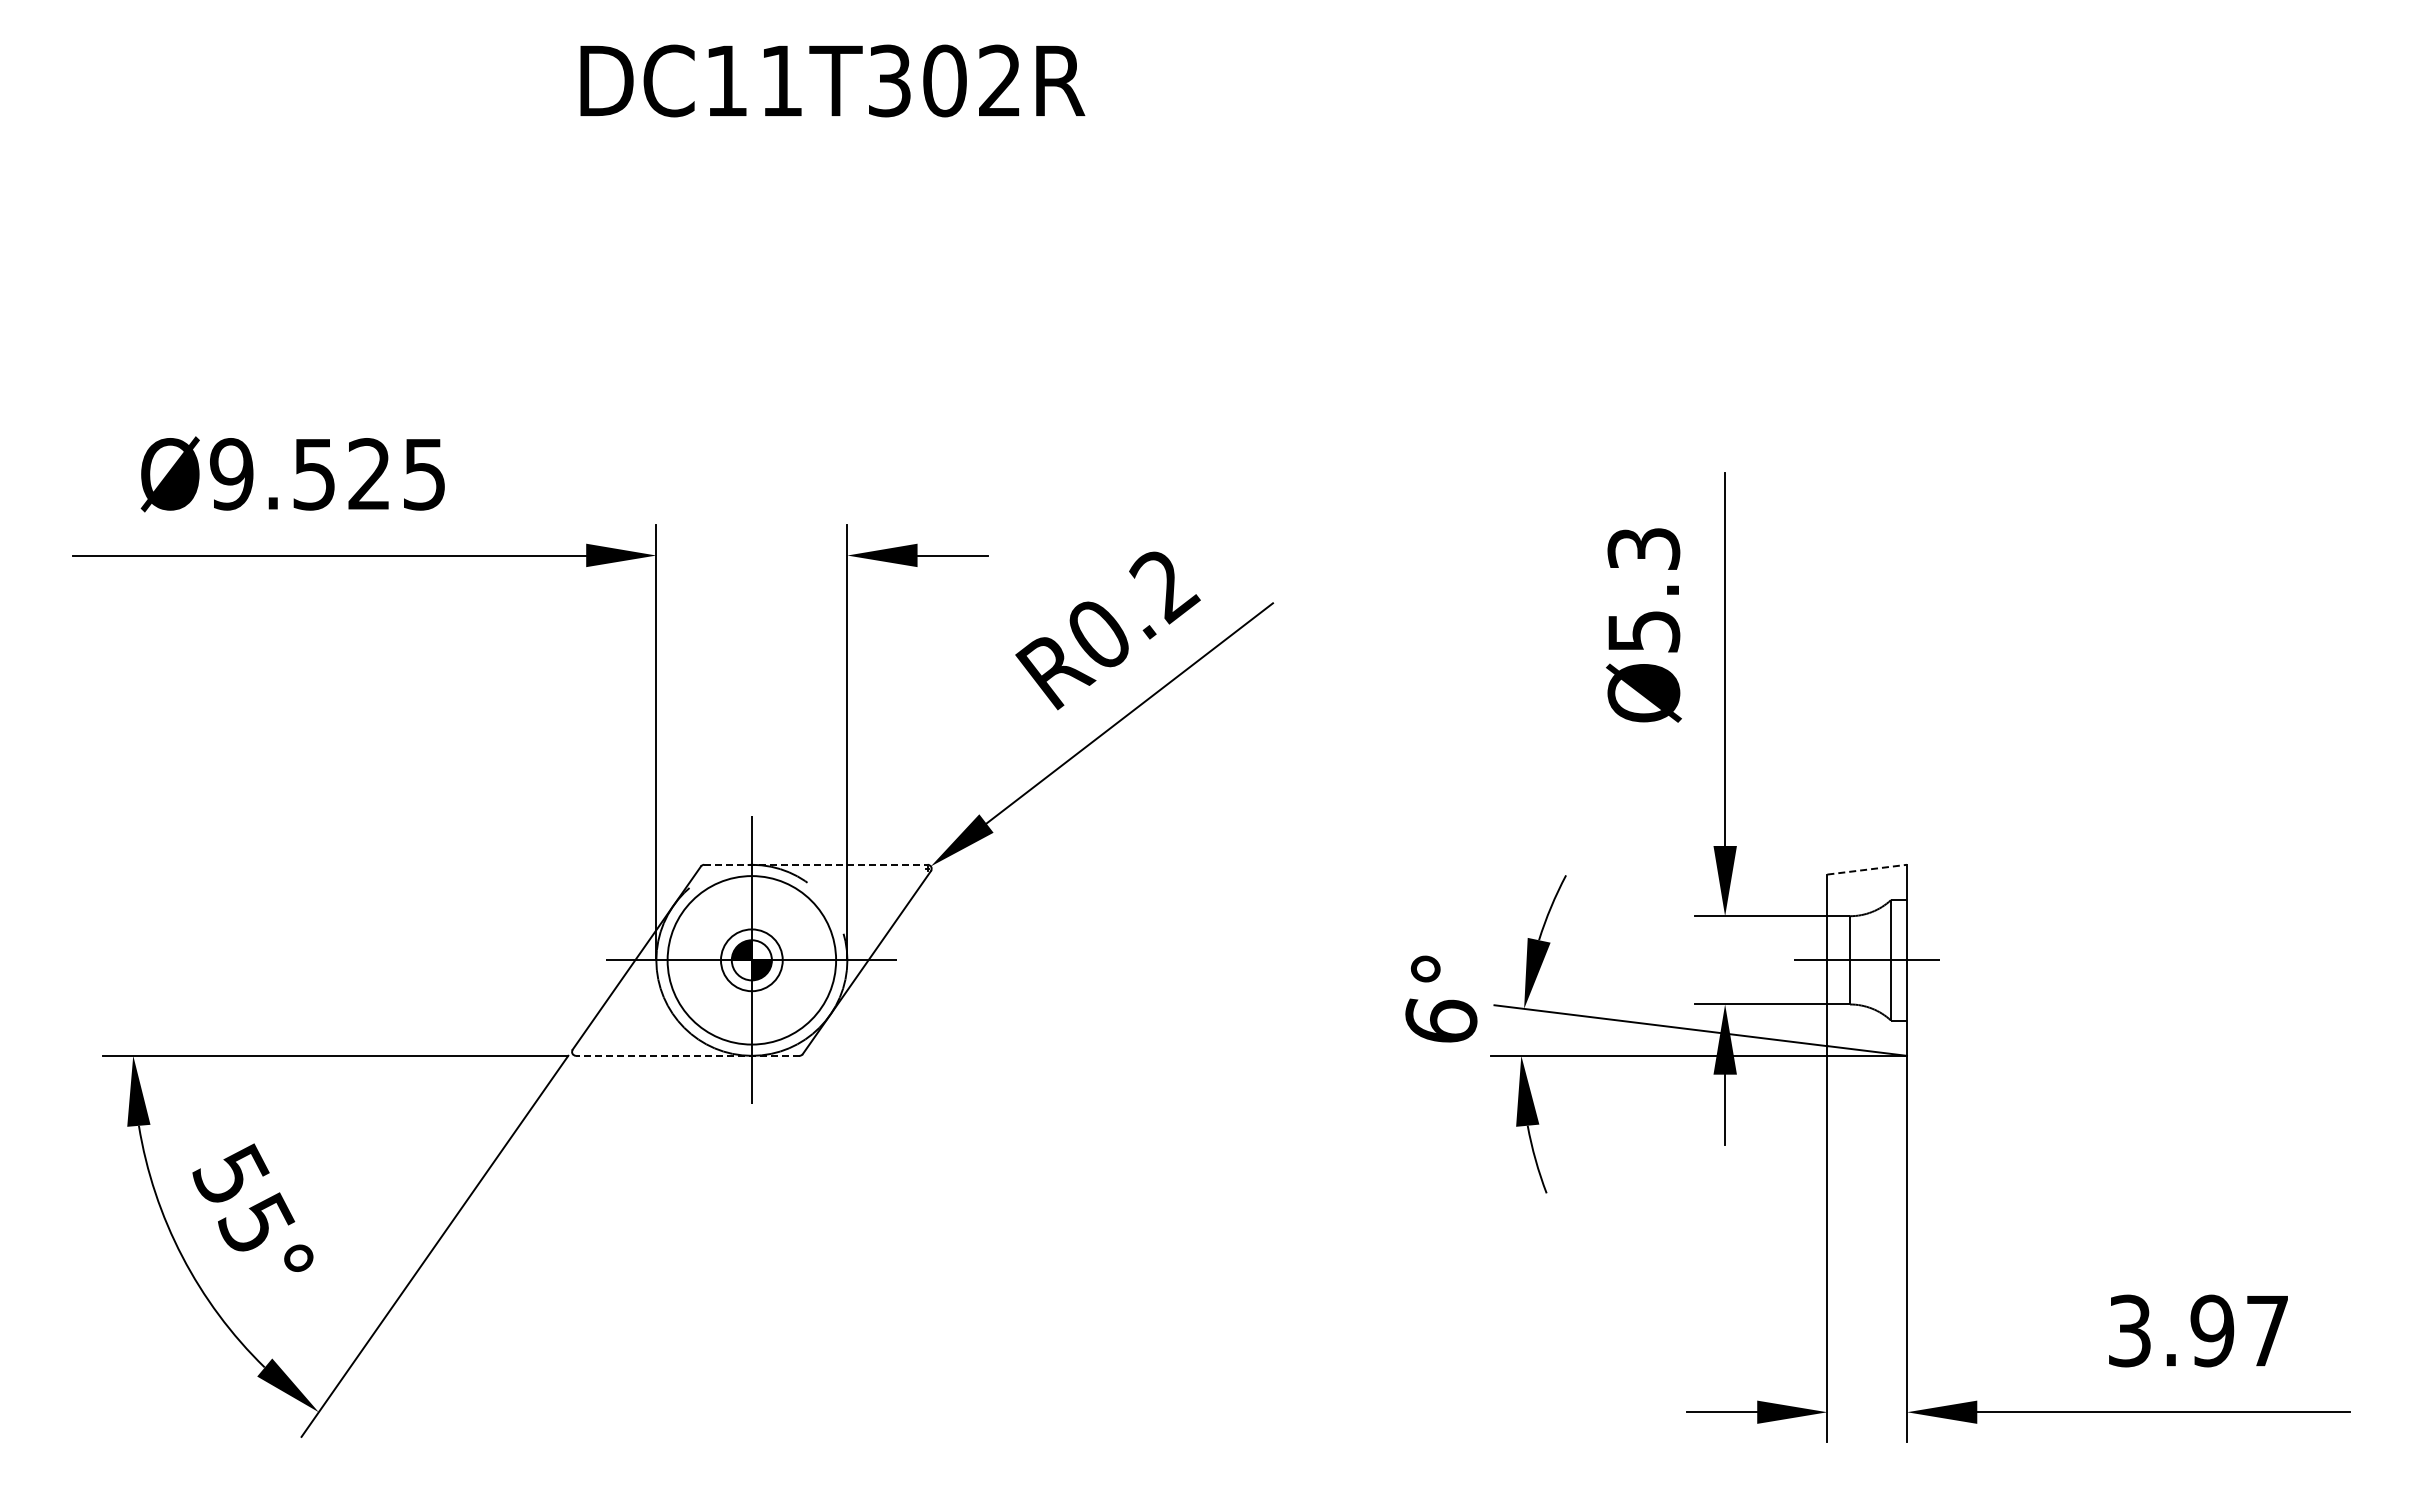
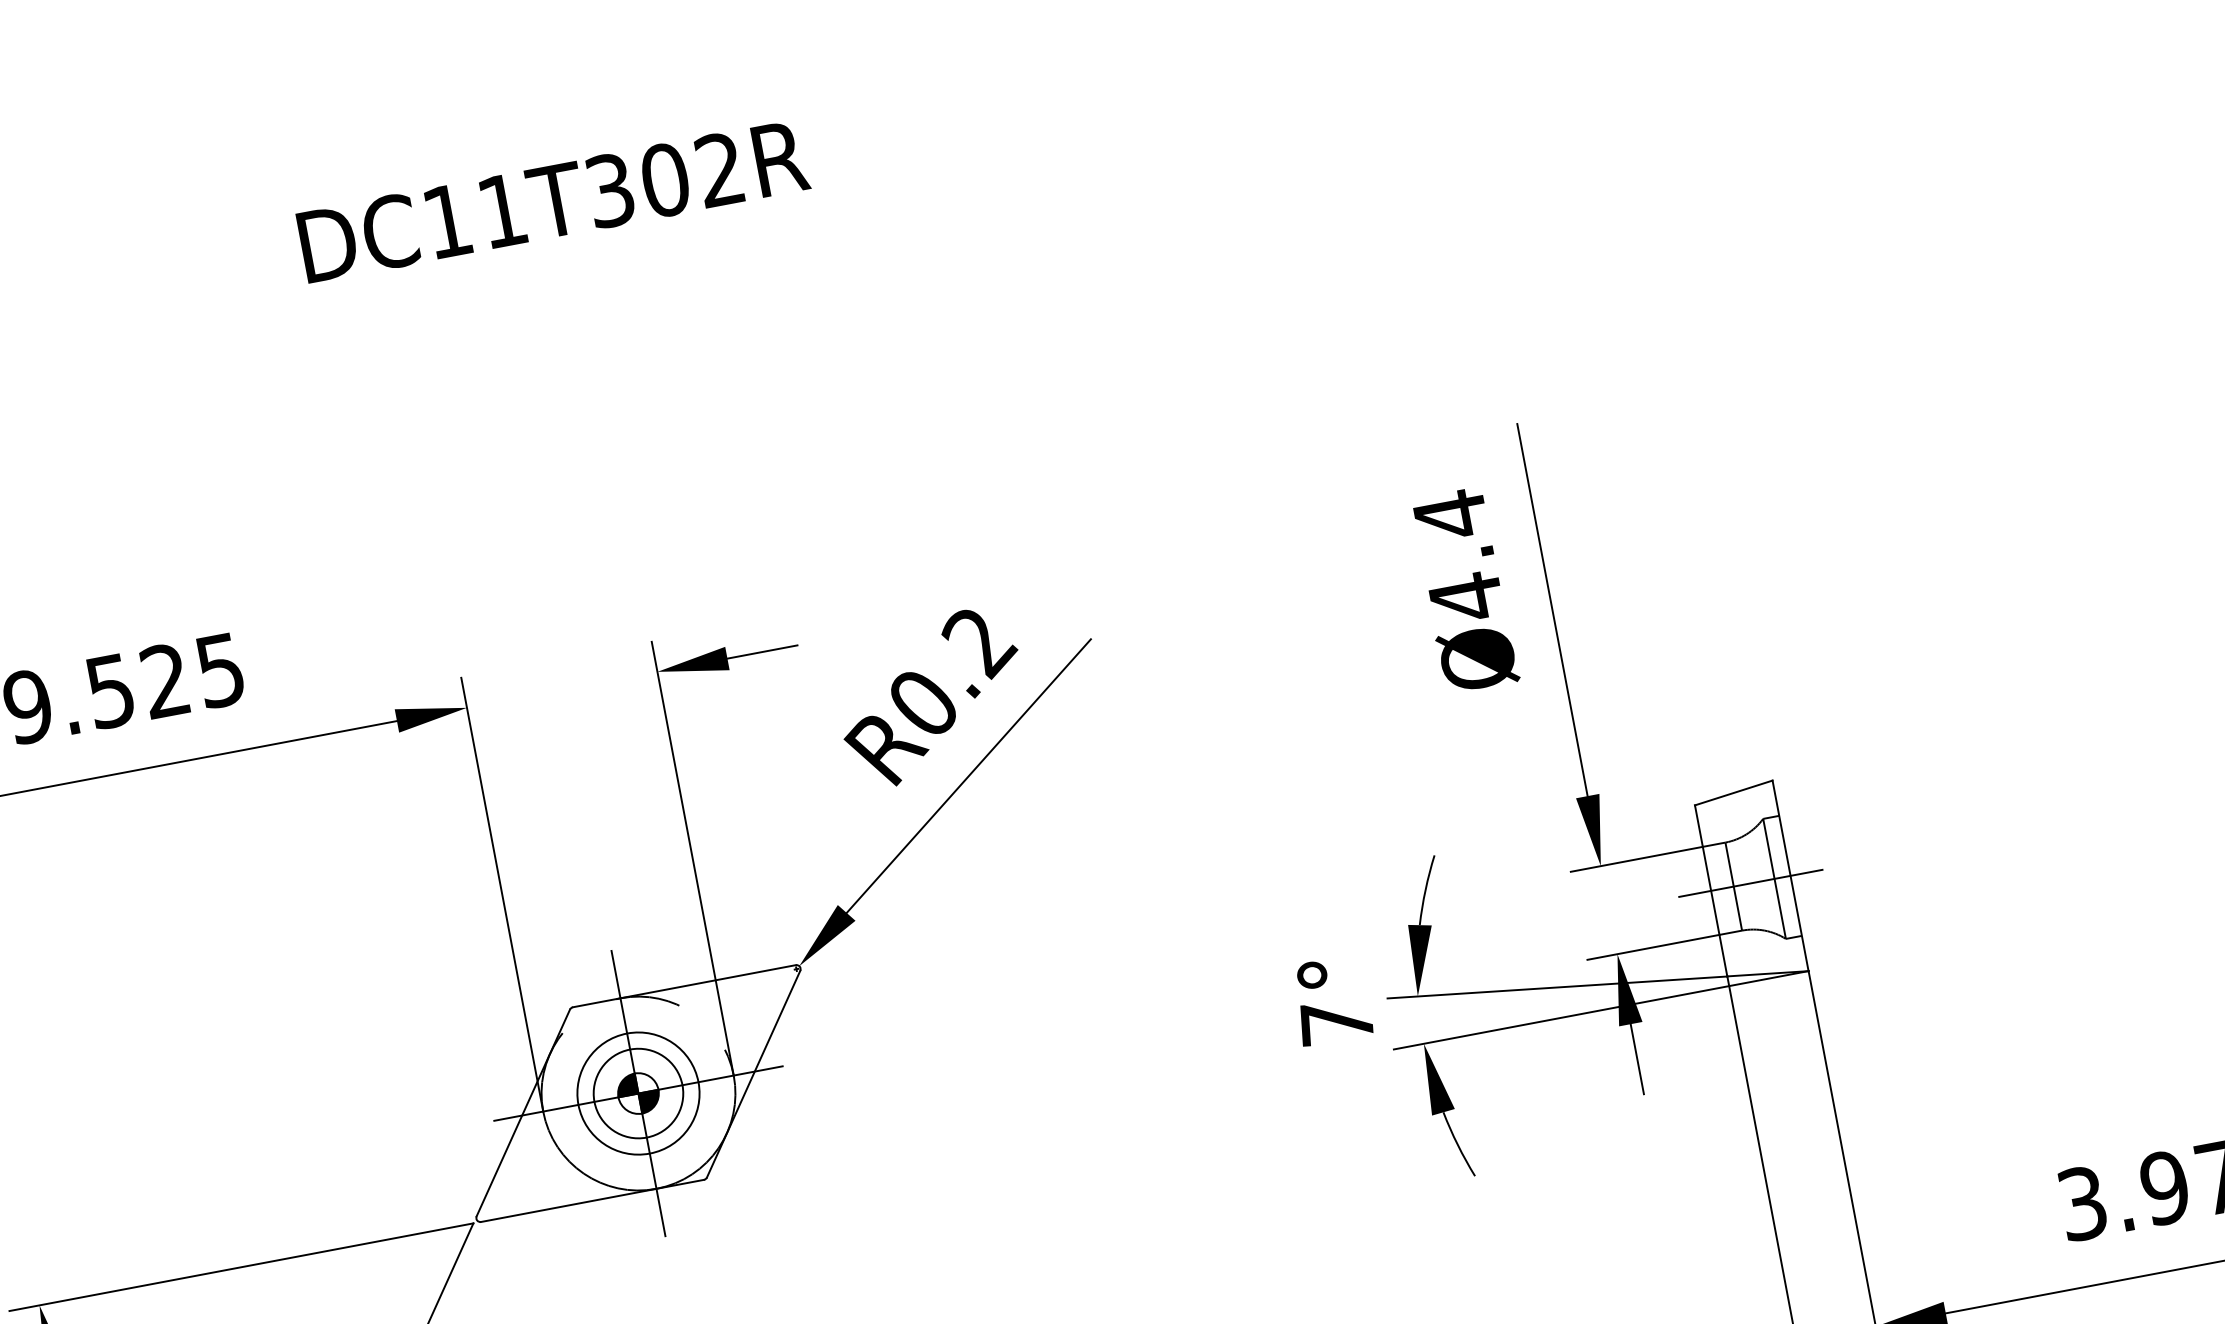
text: (1643, 590) -> (1458, 556), Ø5.3 -> Ø4.4
line: (815, 864) -> (683, 986), dashed -> solid
line: (1867, 869) -> (1734, 792), dashed -> solid
circle: (751, 960) -> (638, 1093), size x0.71
circle: (751, 960) -> (638, 1093), size x1.43
text: (1440, 1019) -> (1336, 1022), 6° -> 7°
line: (687, 1055) -> (592, 1200), dashed -> solid

